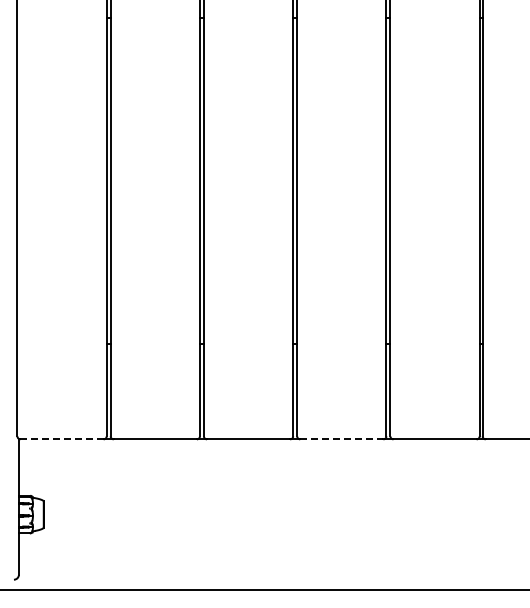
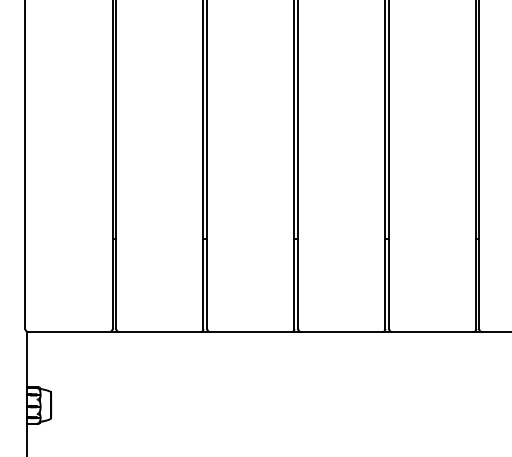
line: (62, 439) -> (69, 332), dashed -> solid
line: (341, 439) -> (341, 332), dashed -> solid

